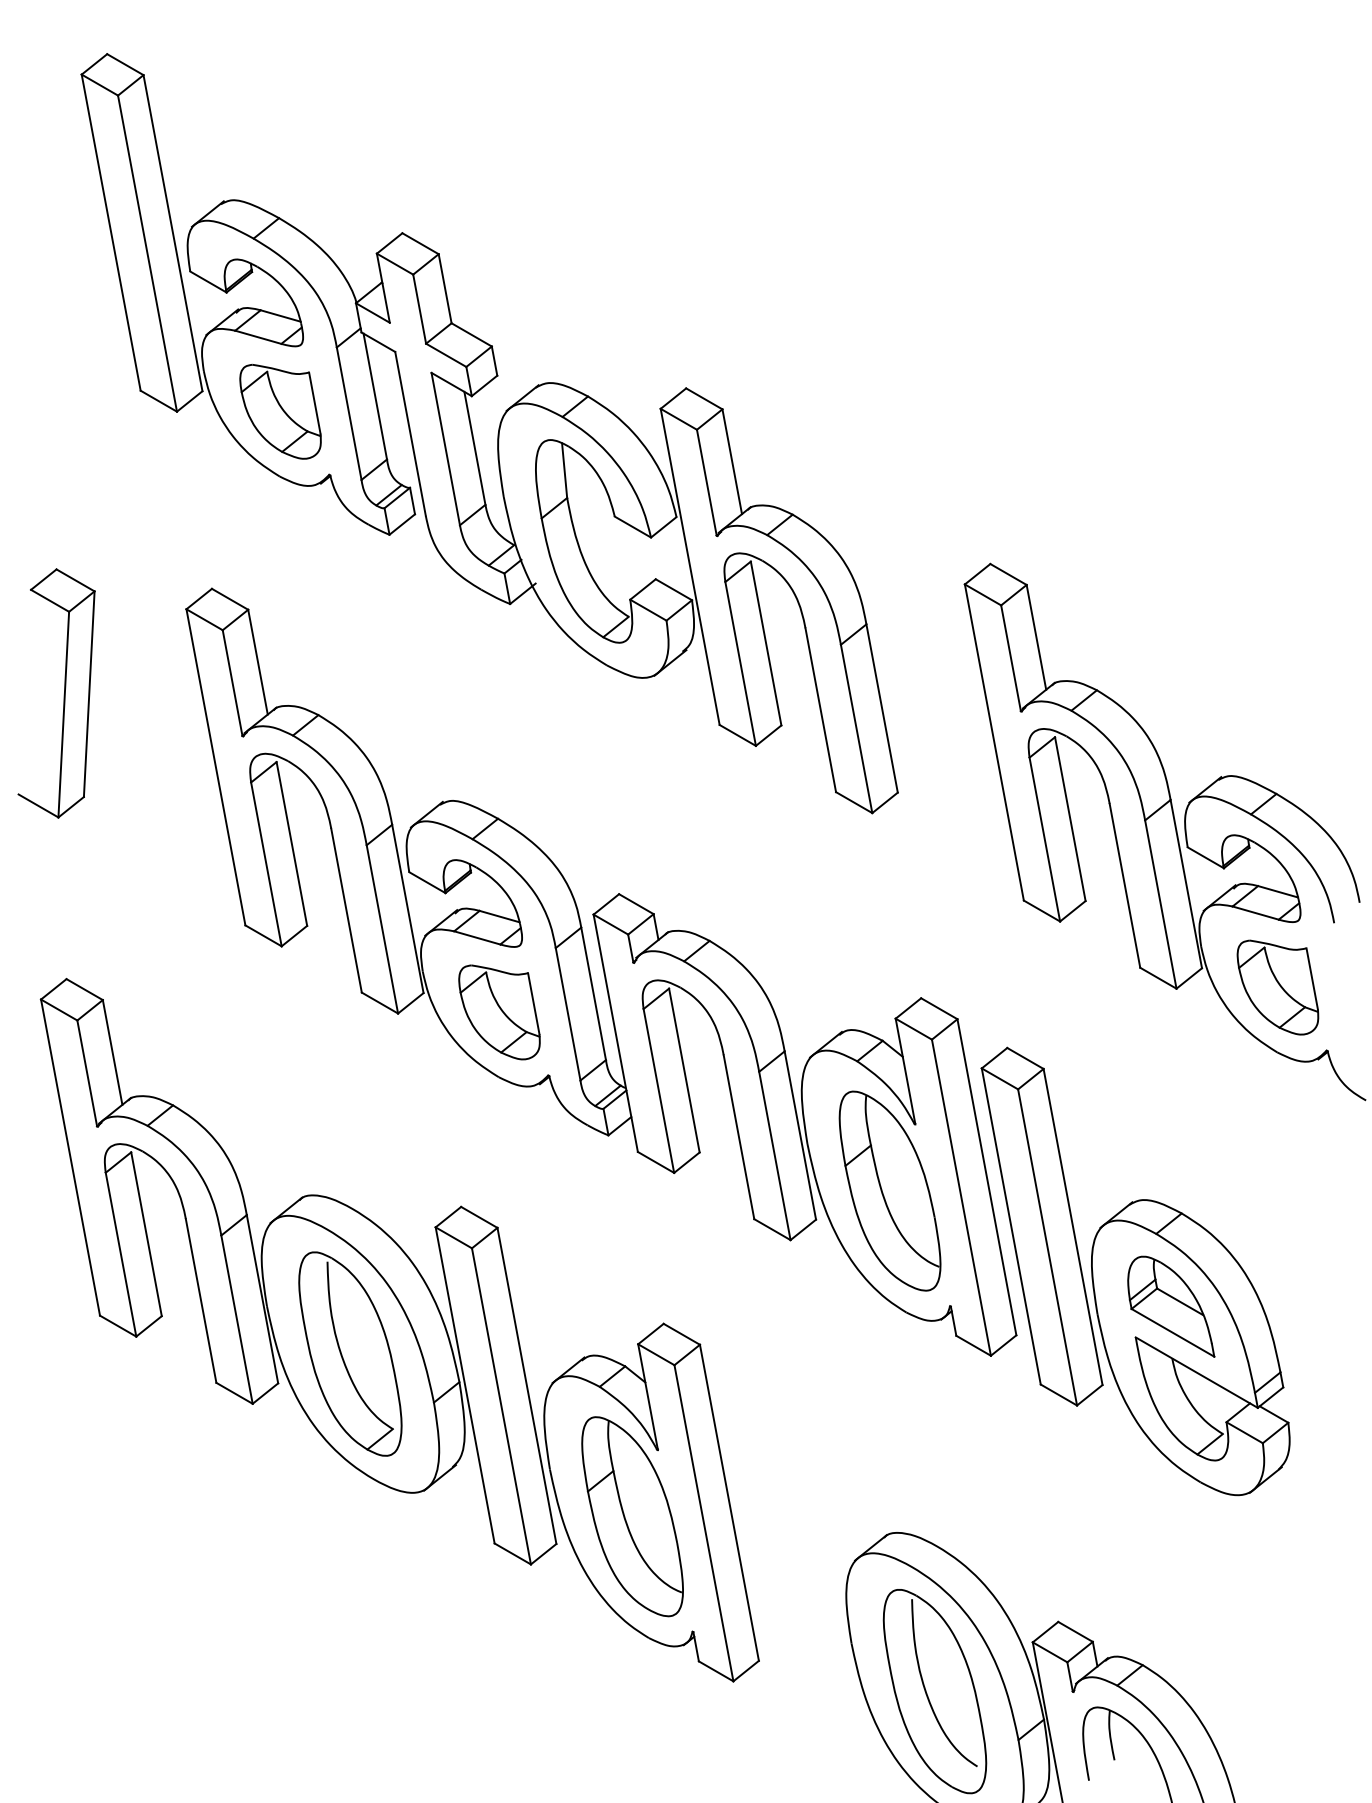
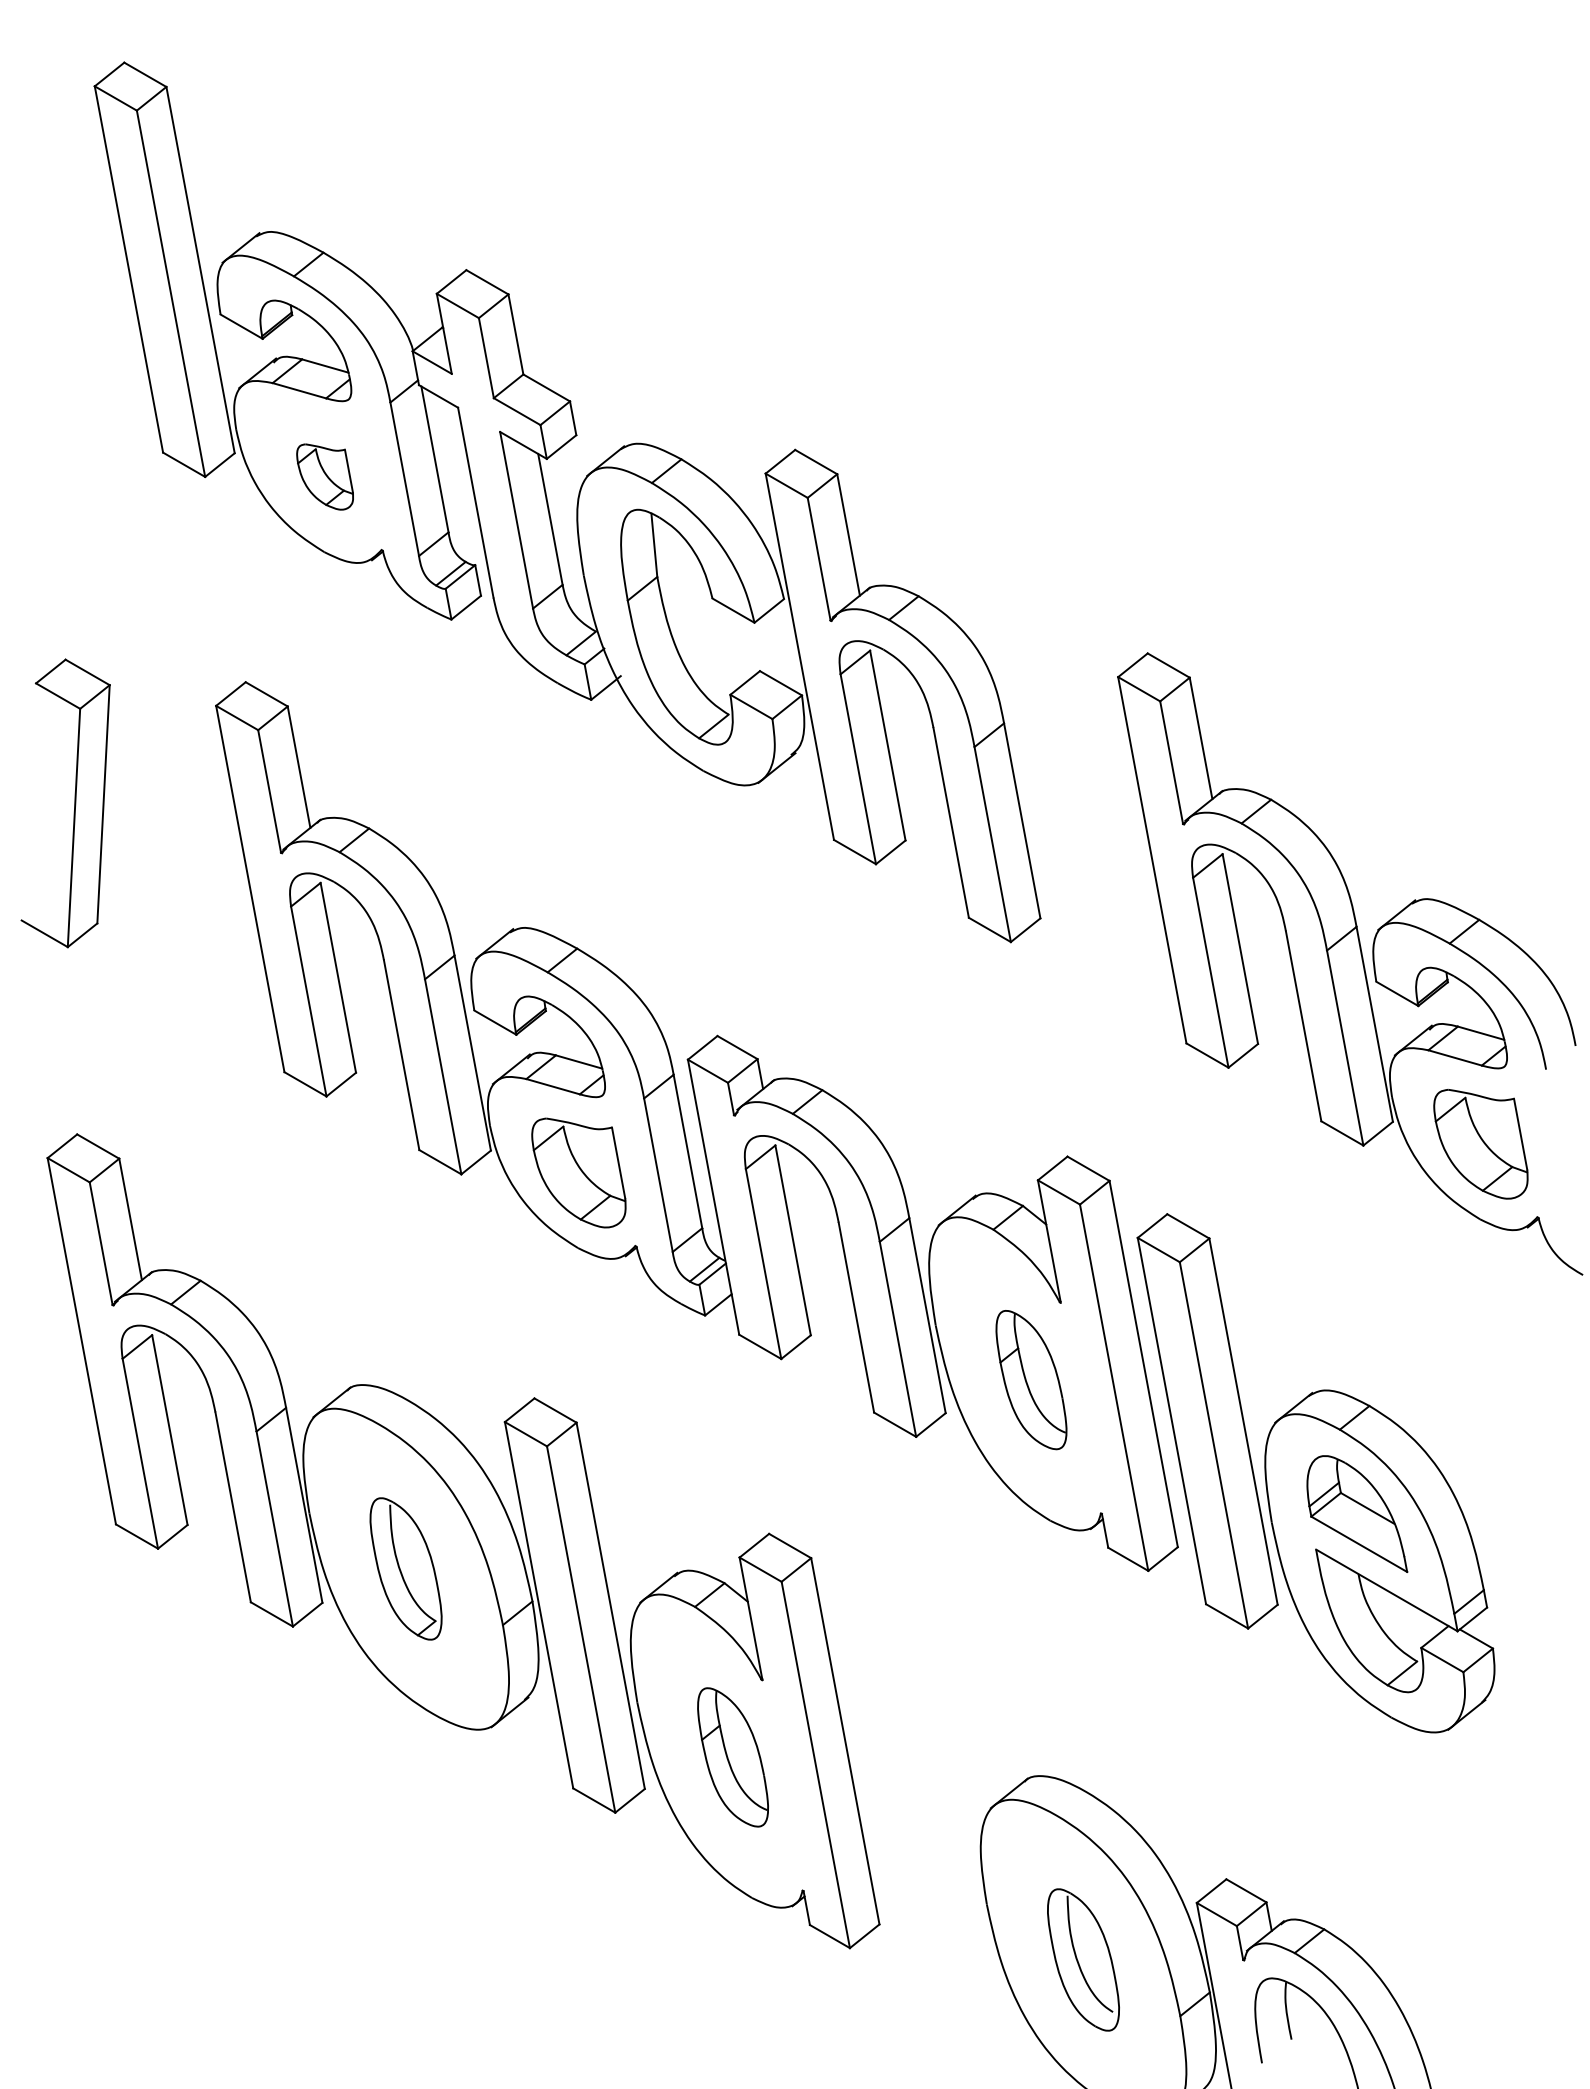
part: (279, 411) -> (324, 476), size x0.6
part: (890, 1190) -> (1031, 1379), size x0.6
part: (349, 1353) -> (405, 1568), size x0.6
part: (632, 1516) -> (732, 1757), size x0.6
part: (934, 1691) -> (1083, 1959), size x0.6

